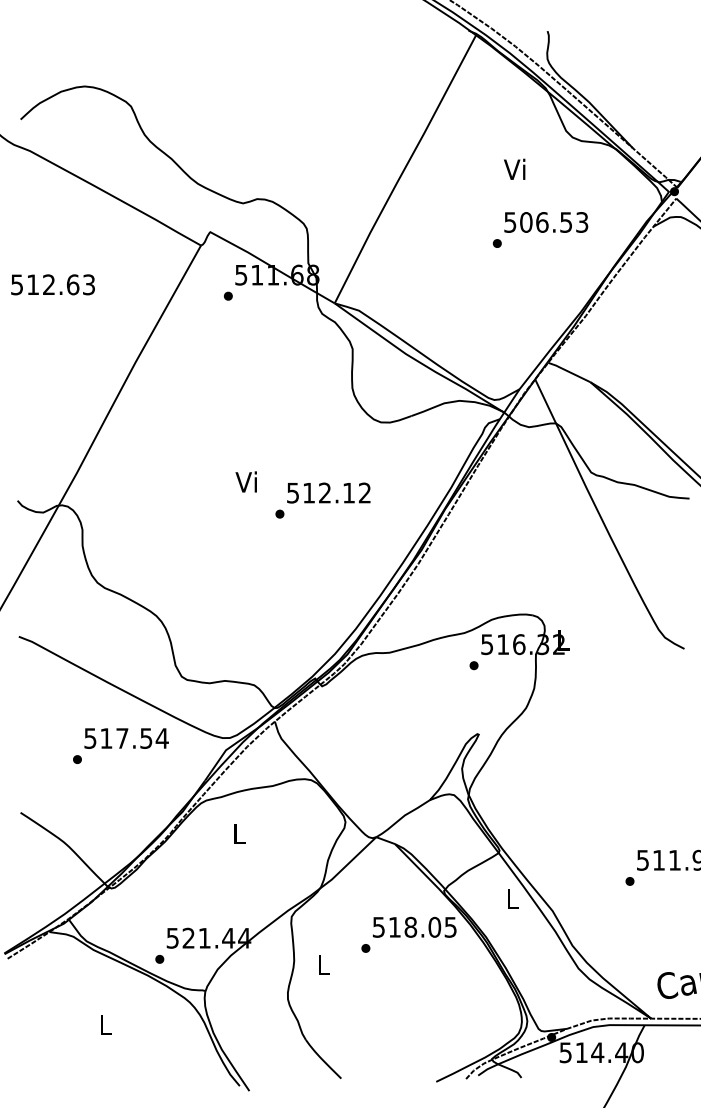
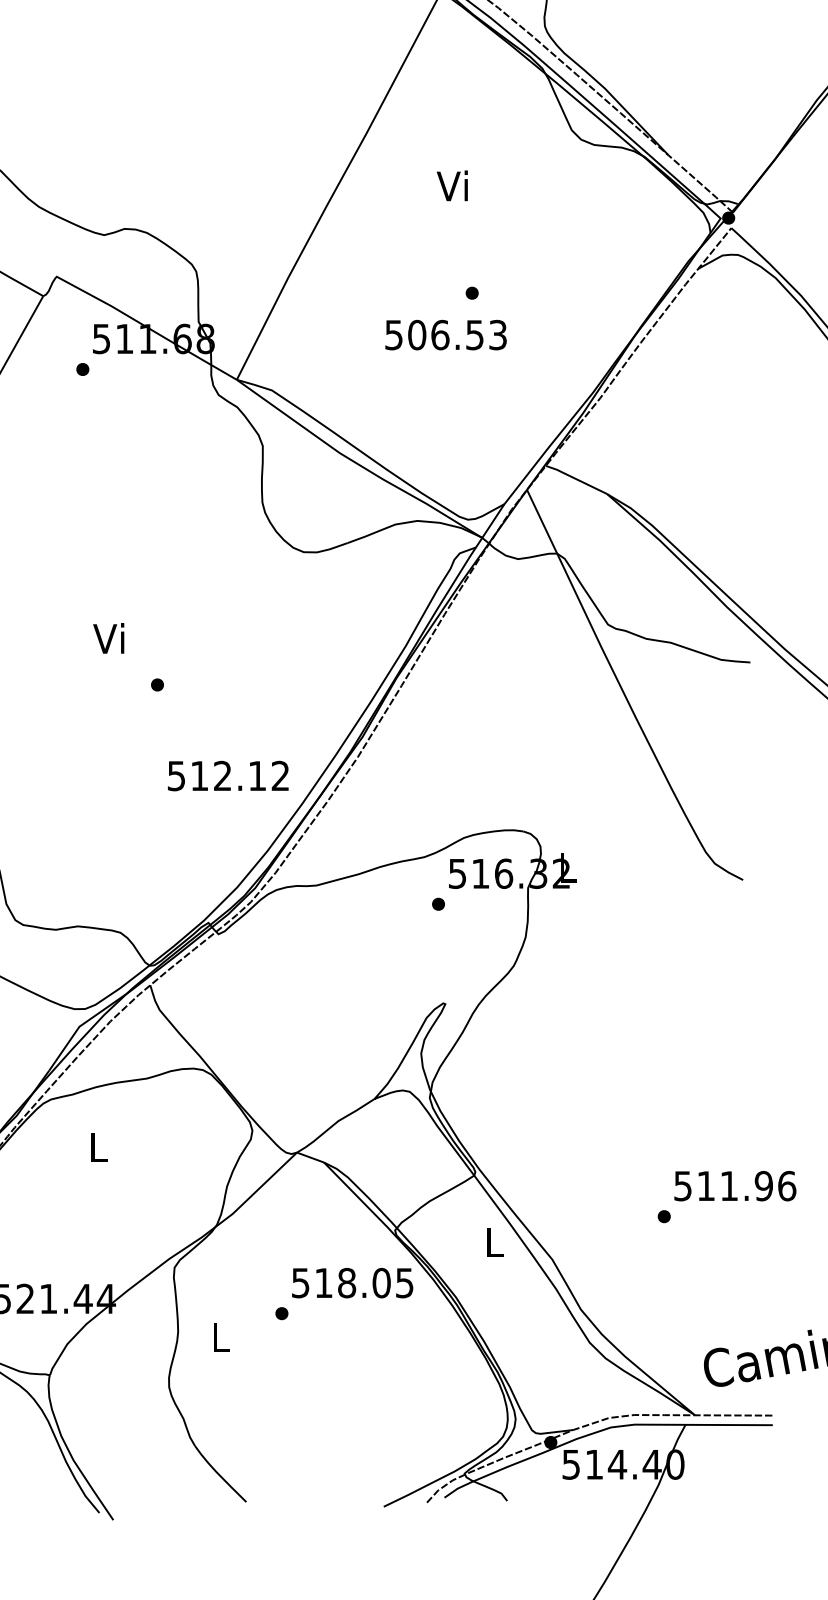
text: (514, 168) -> (452, 184), moved
text: (546, 222) -> (446, 335), moved
text: (328, 492) -> (227, 775), moved

